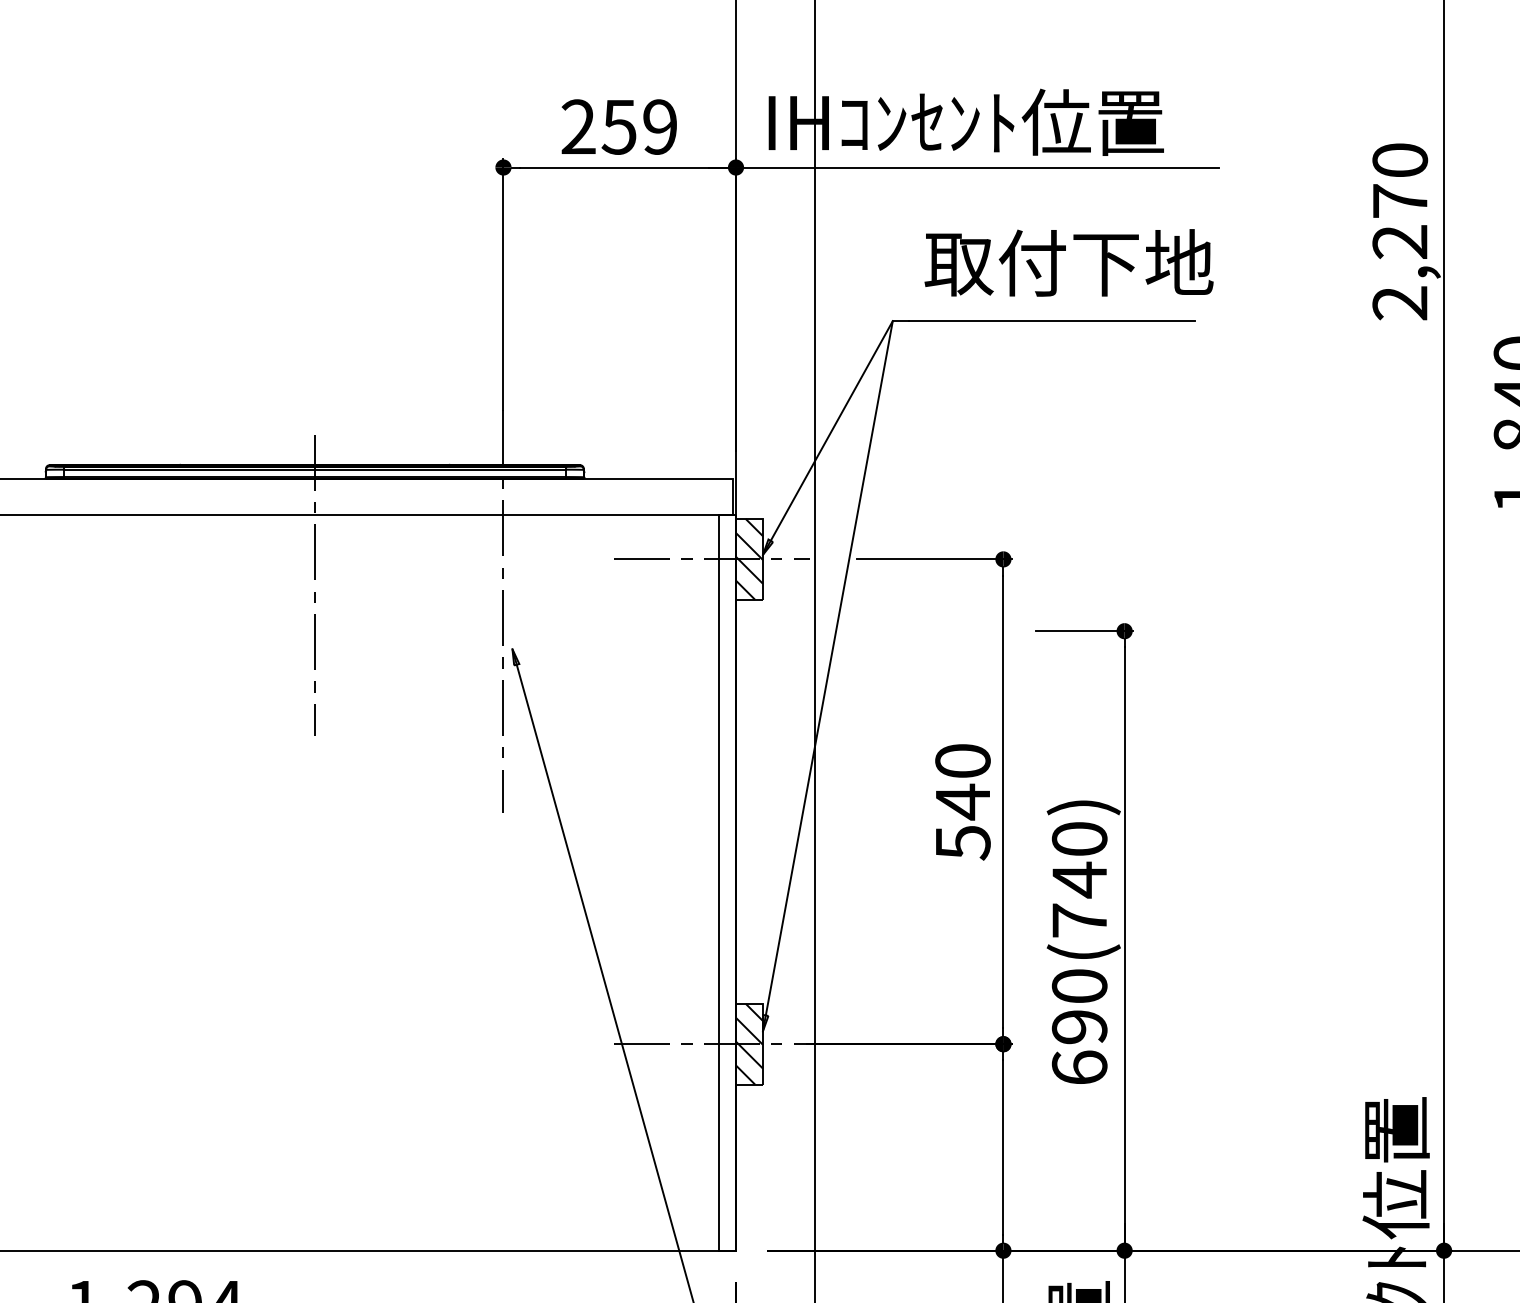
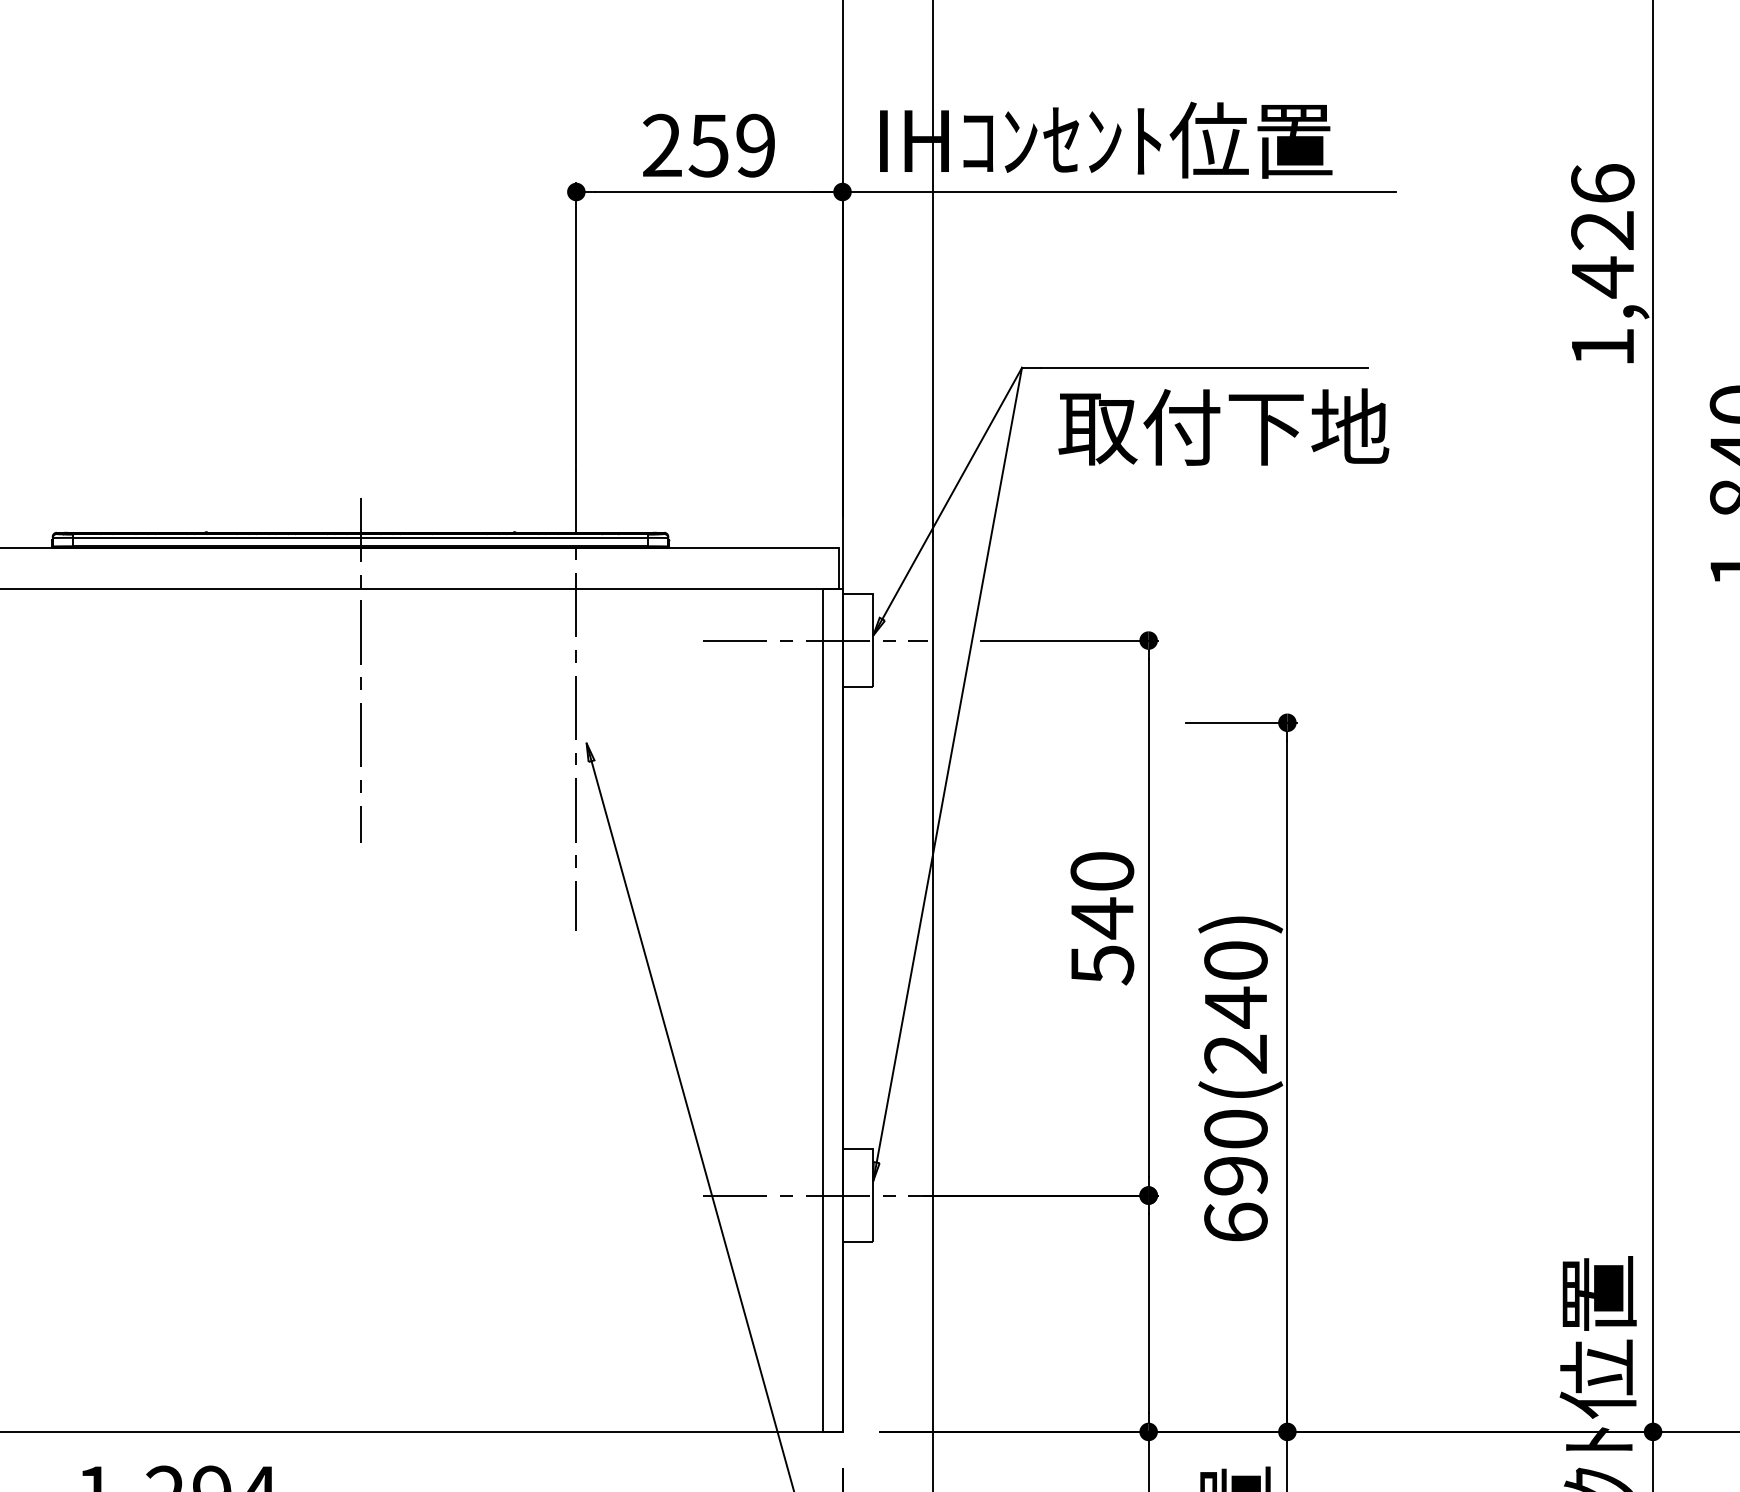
text: (1400, 231) -> (1603, 265), 2,270 -> 1,426
text: (1068, 262) -> (1223, 426), moved
hatch: (749, 559) -> (857, 640), removed
text: (1078, 920) -> (1234, 1053), 690(740) -> 690(240)
hatch: (749, 1043) -> (857, 1194), removed

